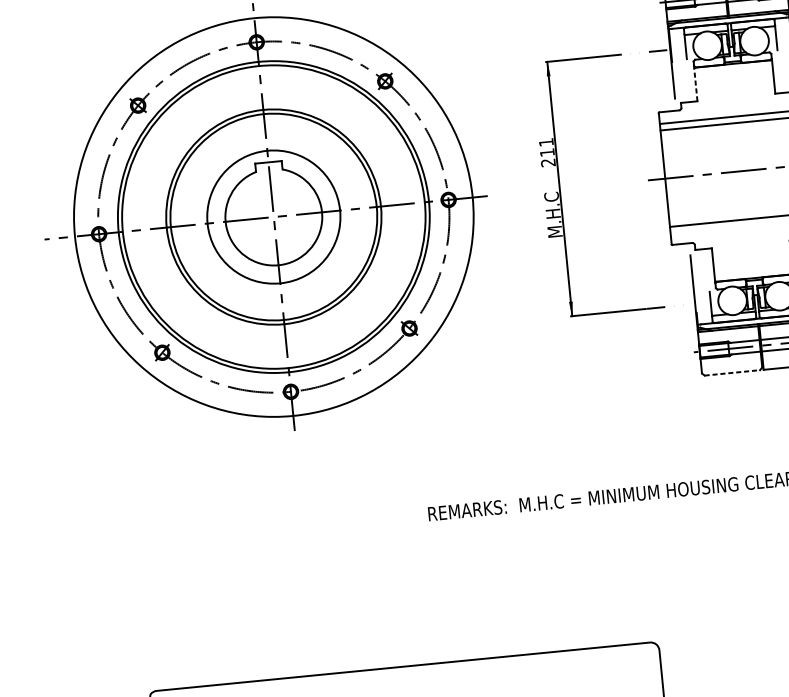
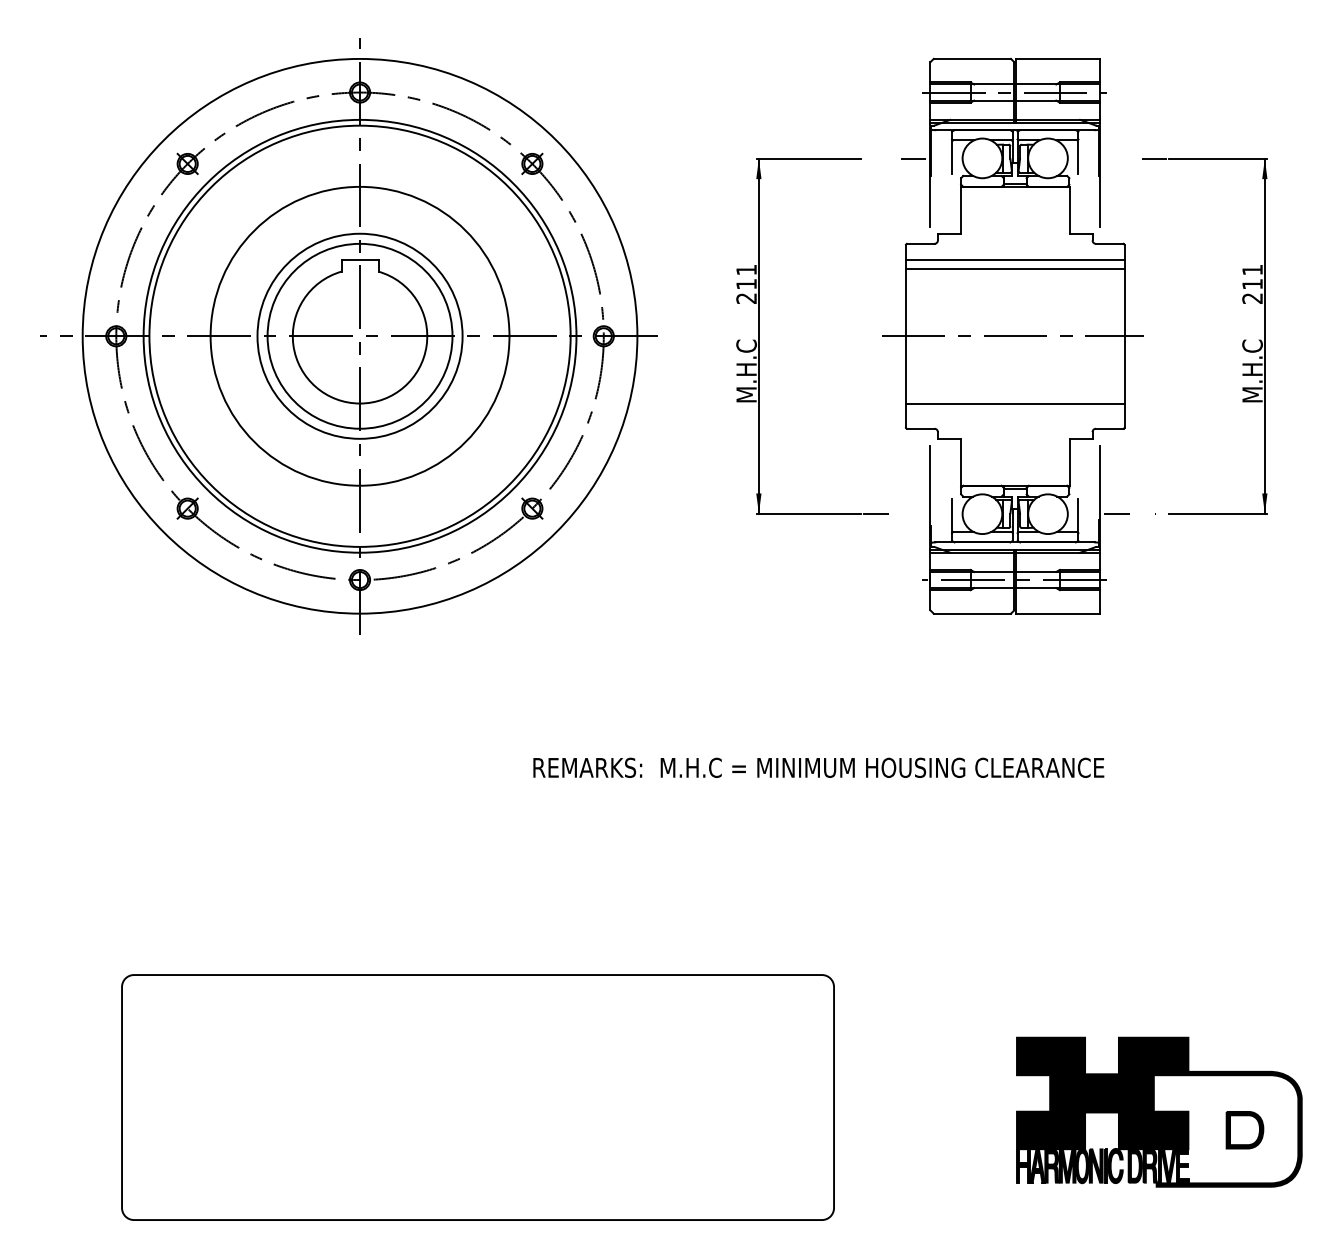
line: (695, 83) -> (960, 209), dashed -> solid
circle: (273, 216) -> (359, 335), size x0.71
line: (732, 372) -> (972, 613), dashed -> solid

